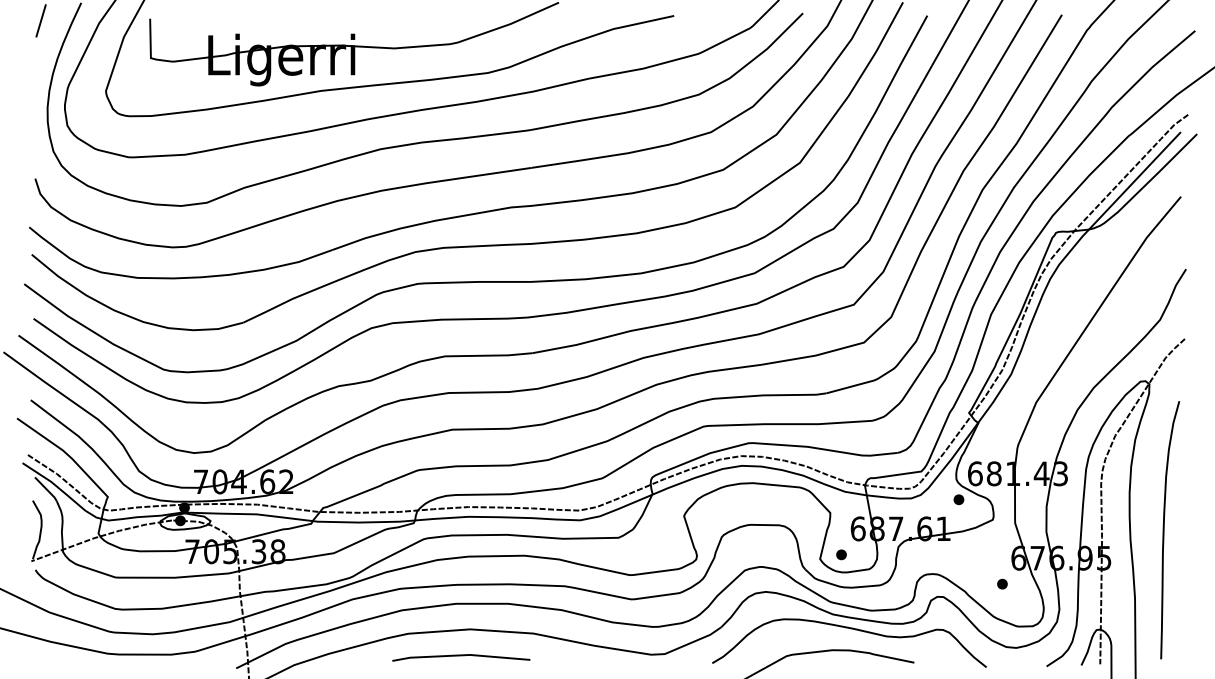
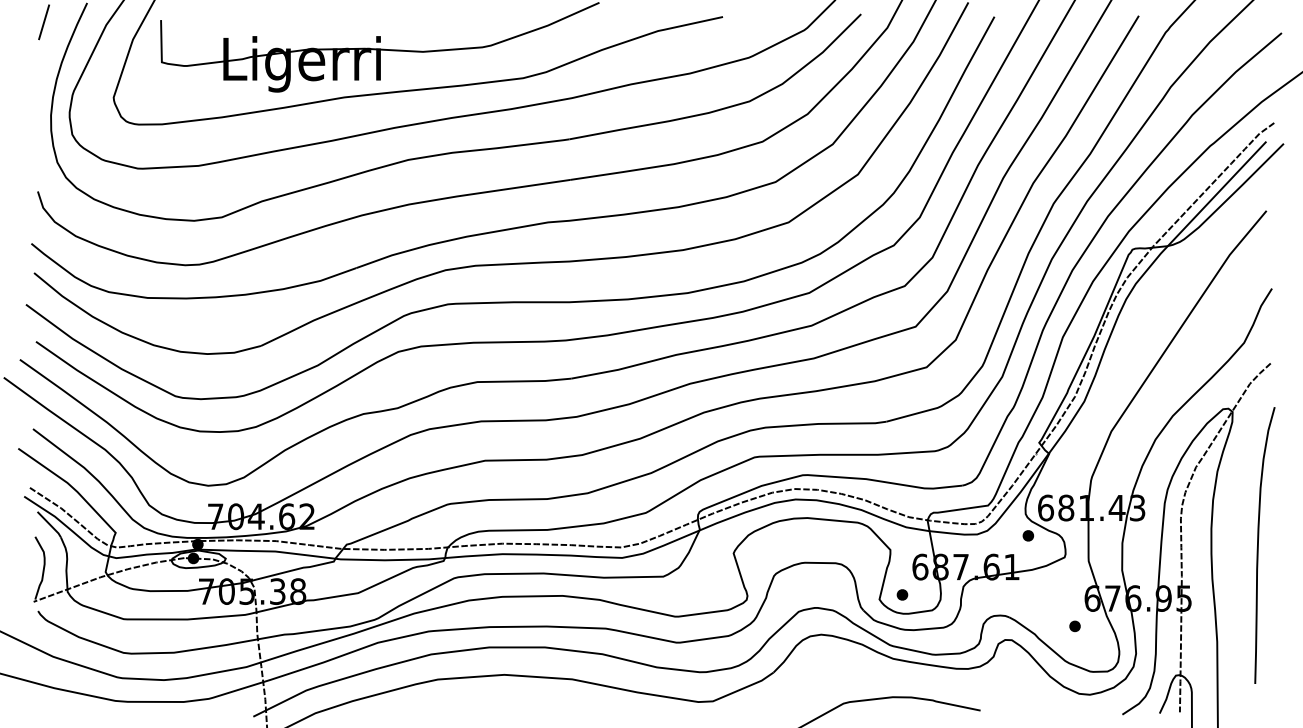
curve: (1164, 530) -> (1258, 545), moved
curve: (853, 629) -> (915, 675), removed
line: (461, 656) -> (494, 703), removed

